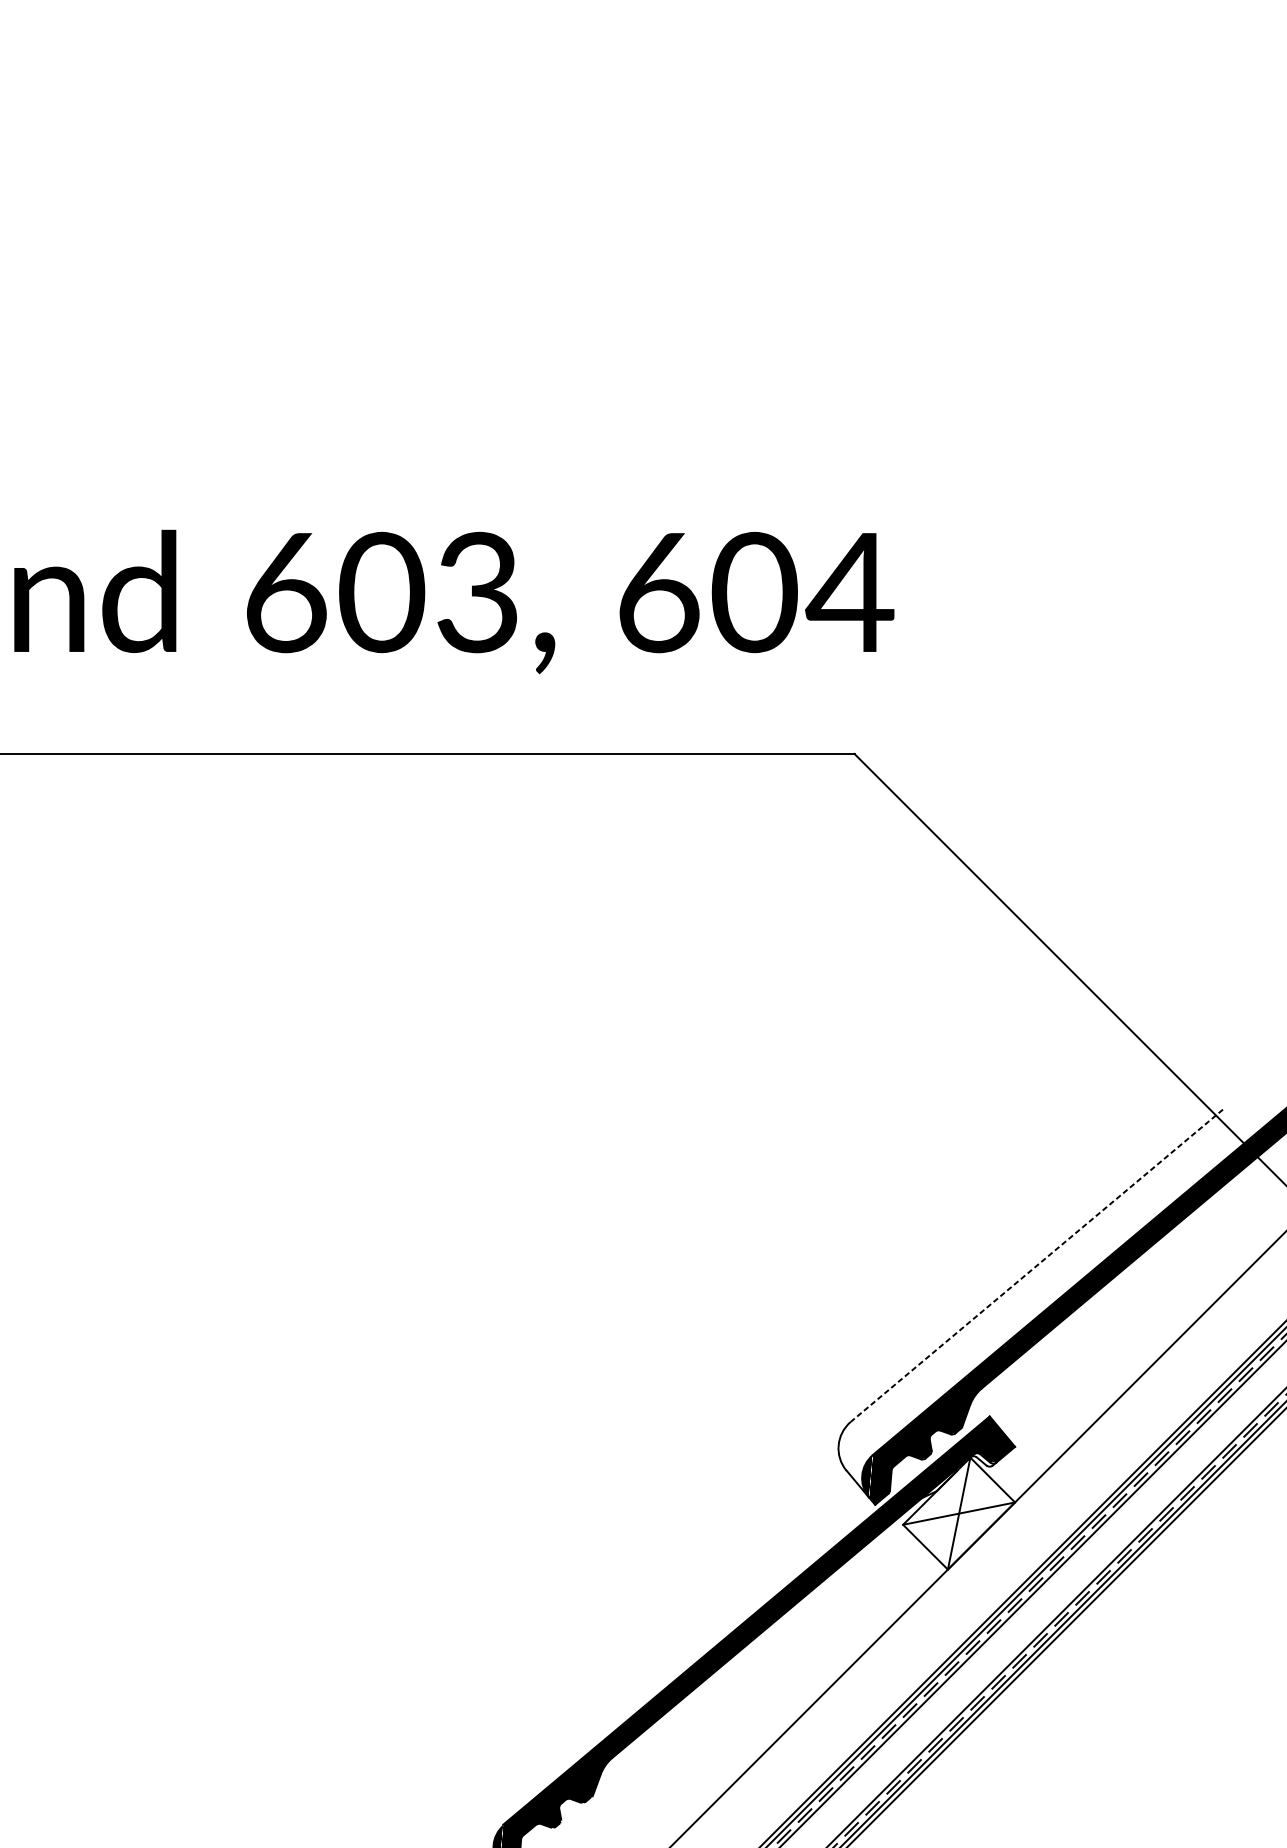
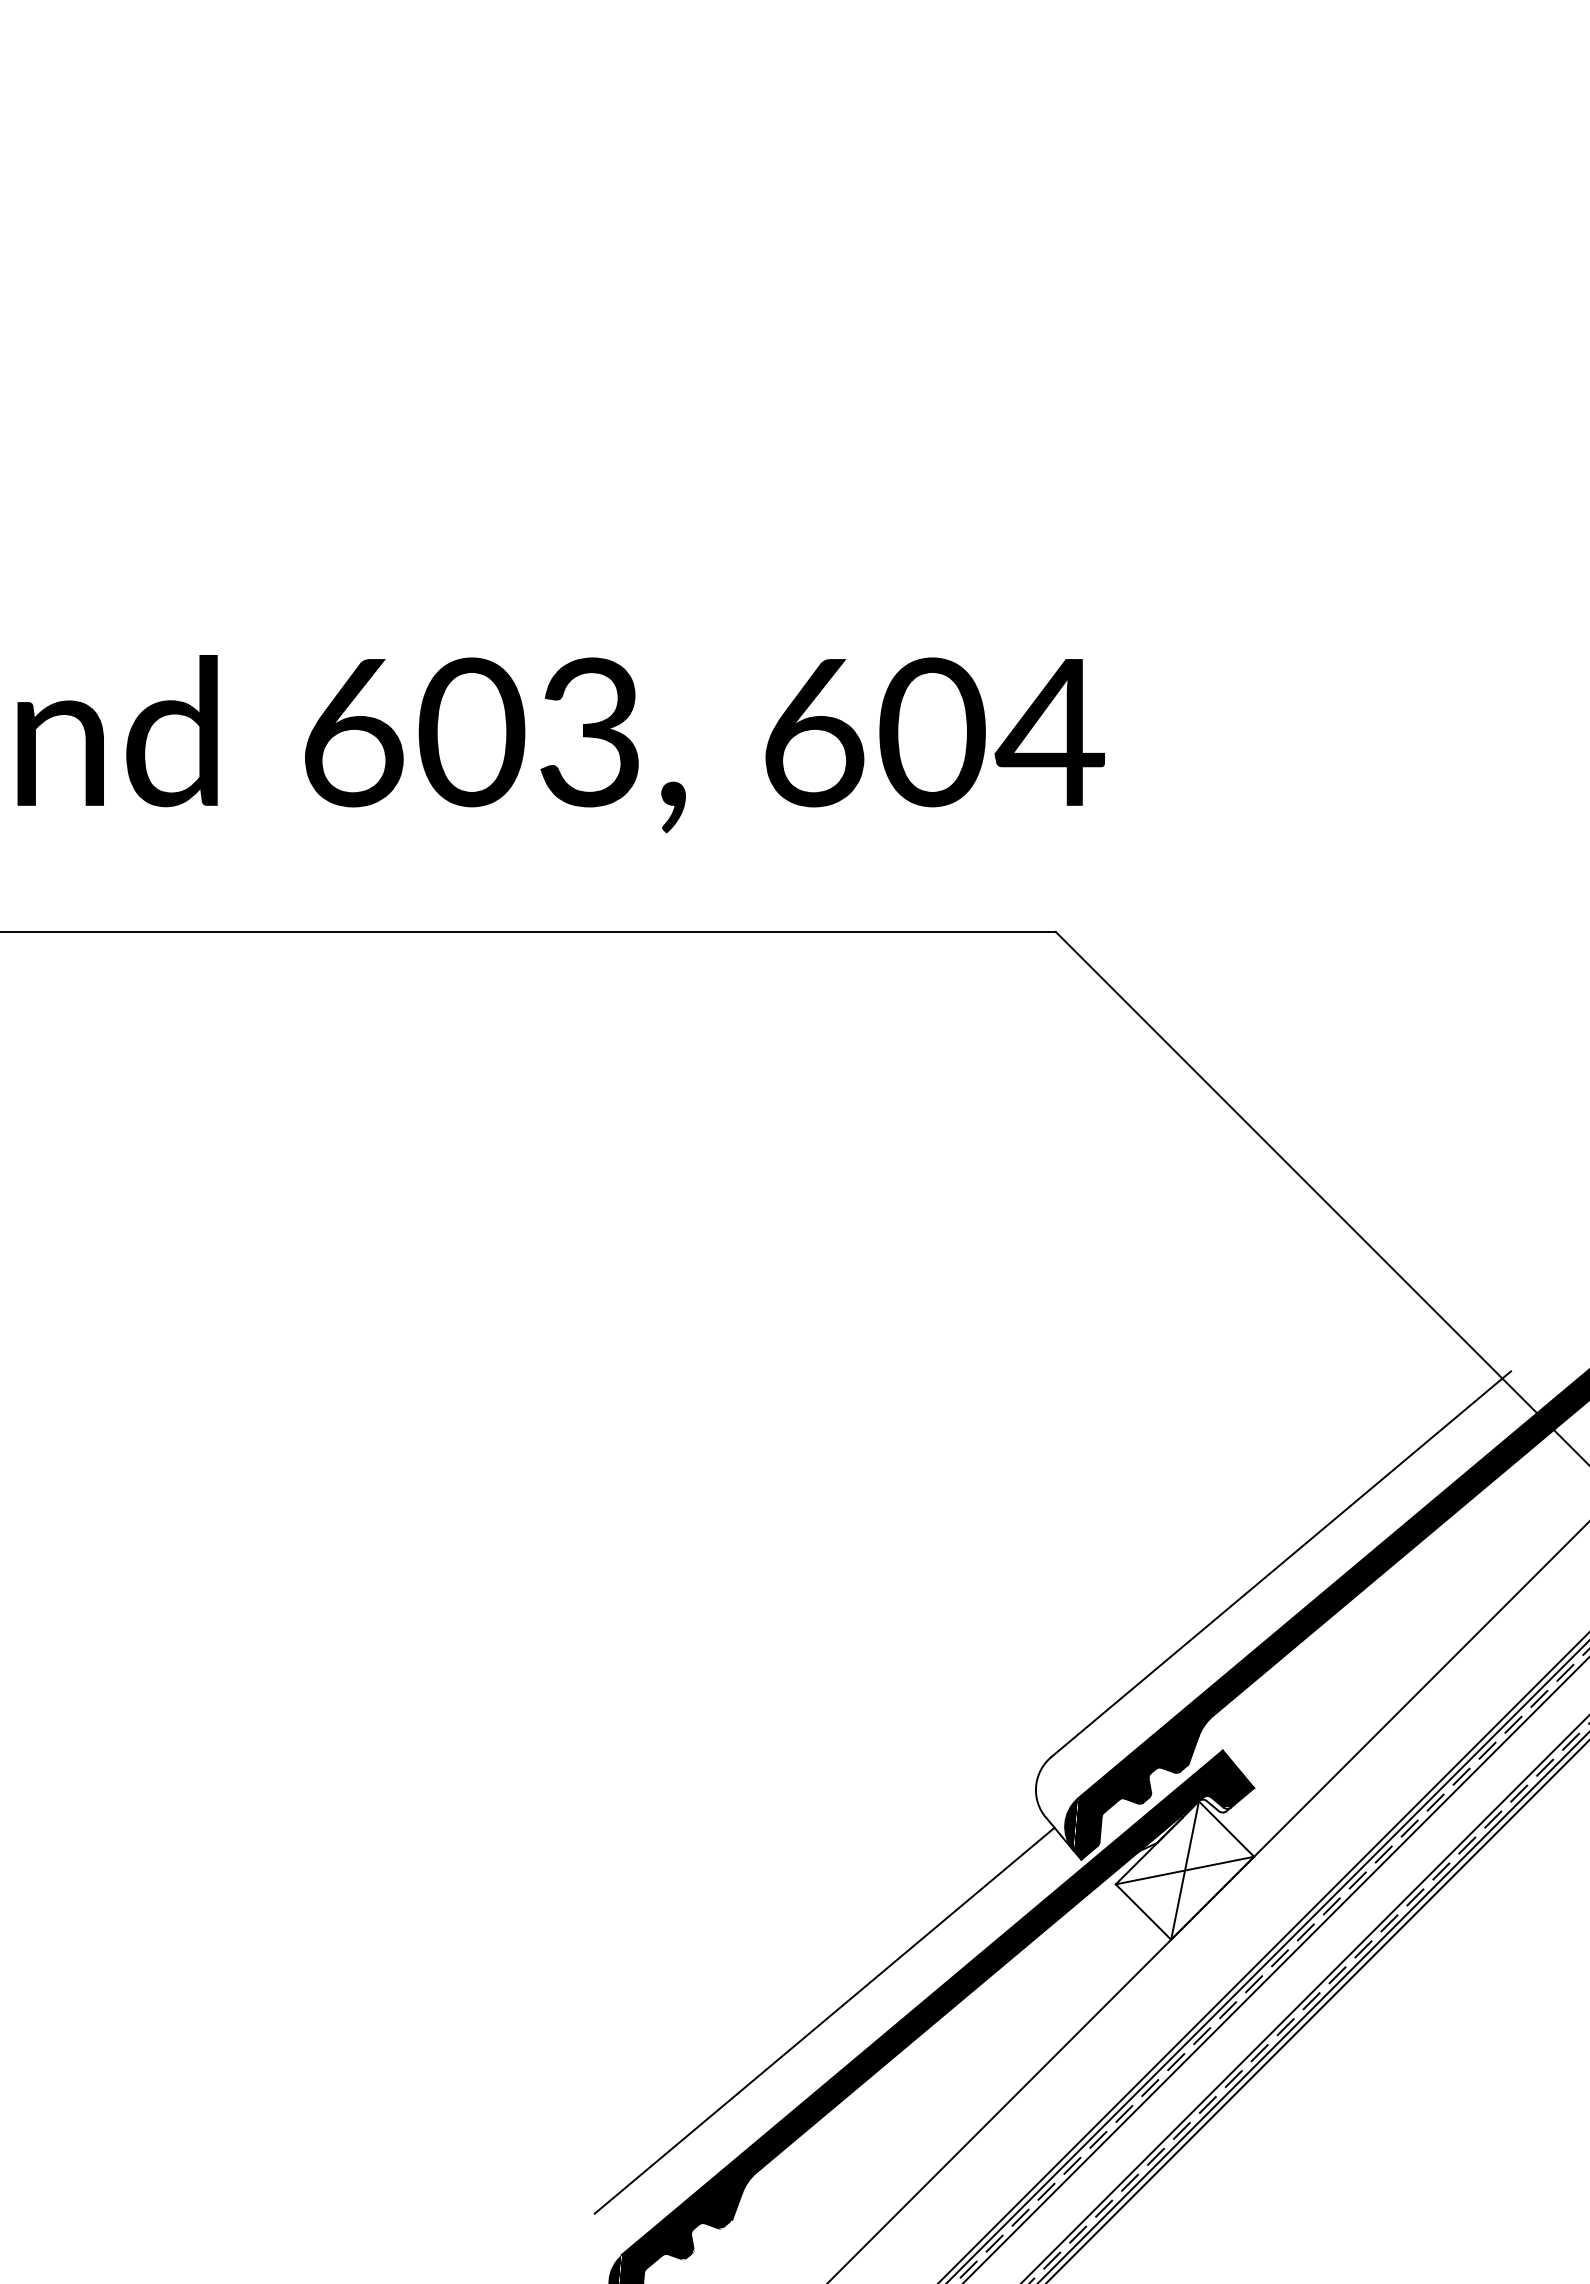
line: (1036, 1265) -> (1280, 1564), dashed -> solid
line: (667, 1634) -> (824, 2020), added

